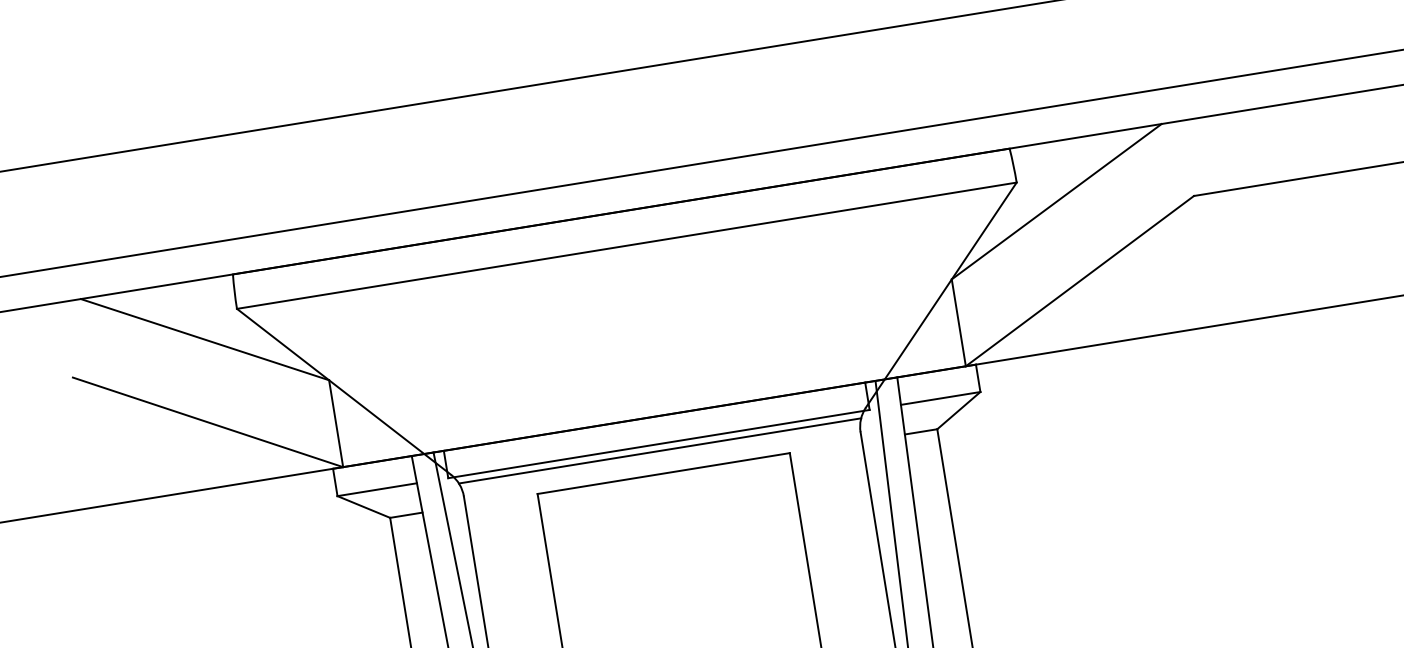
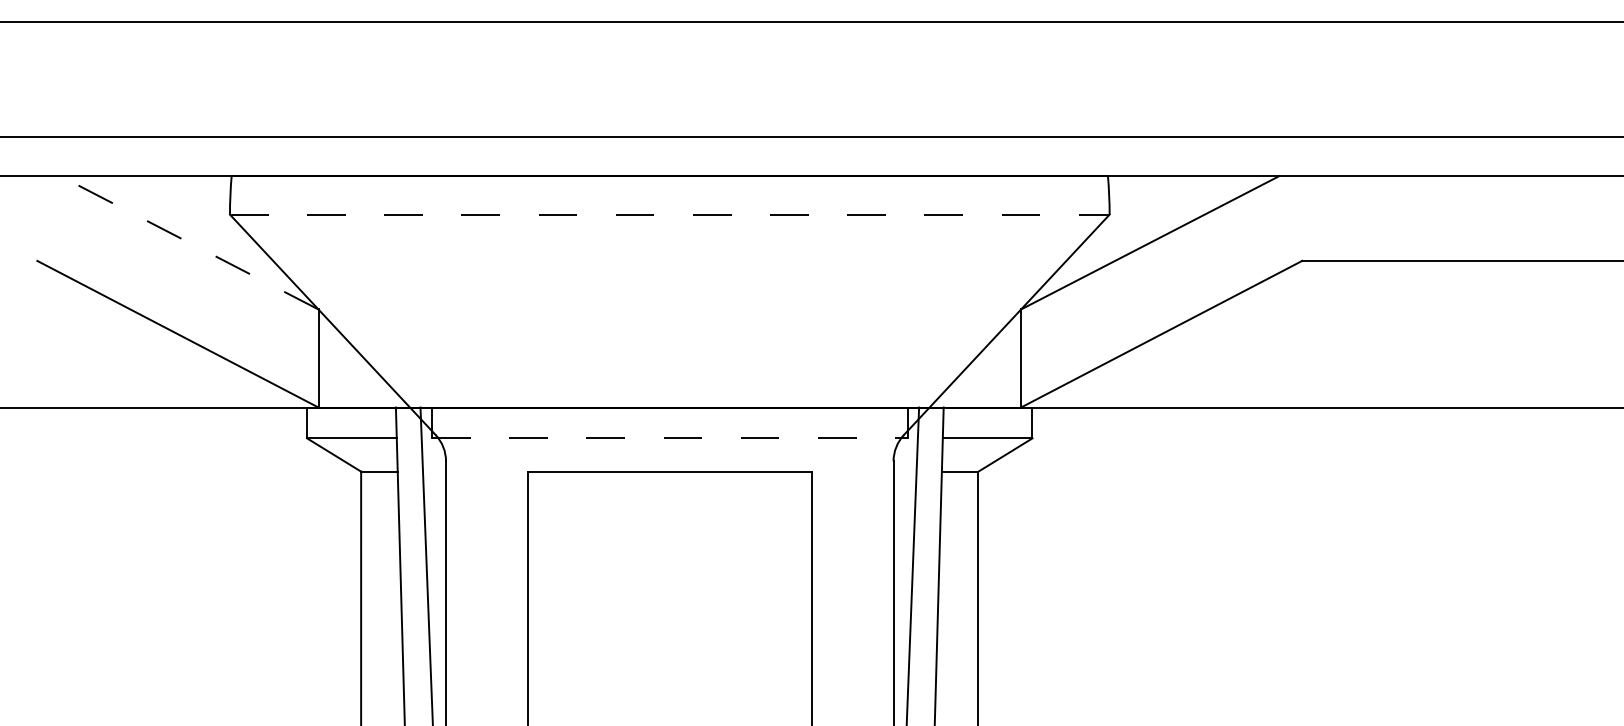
line: (626, 245) -> (669, 214), solid -> dashed
line: (204, 339) -> (188, 242), solid -> dashed
line: (658, 444) -> (669, 438), solid -> dashed
line: (659, 451) -> (669, 446), removed

